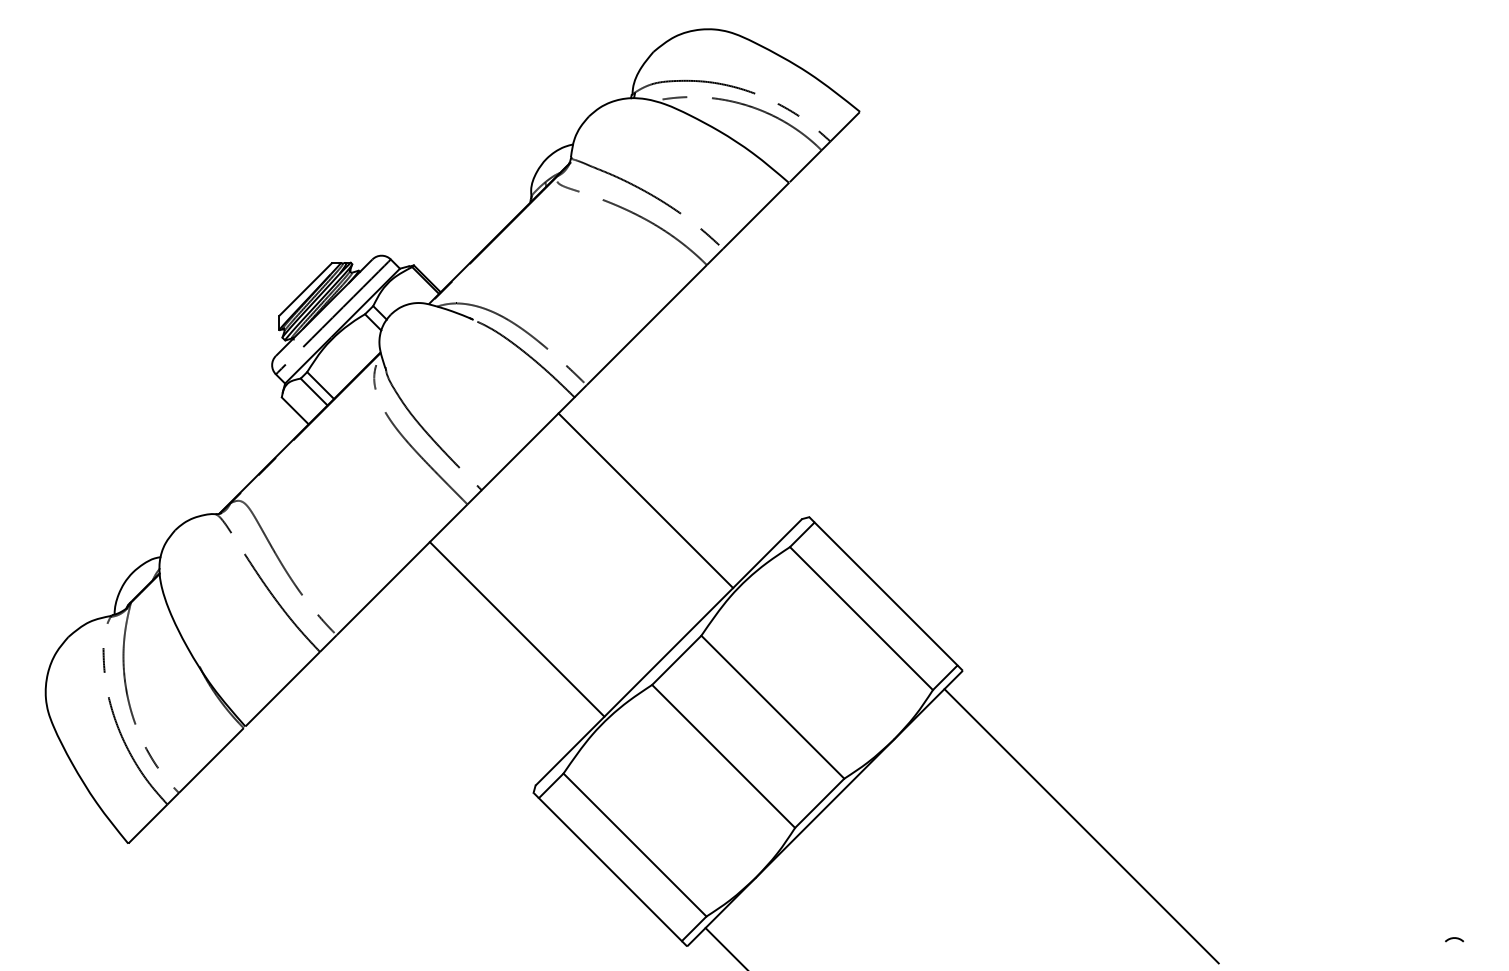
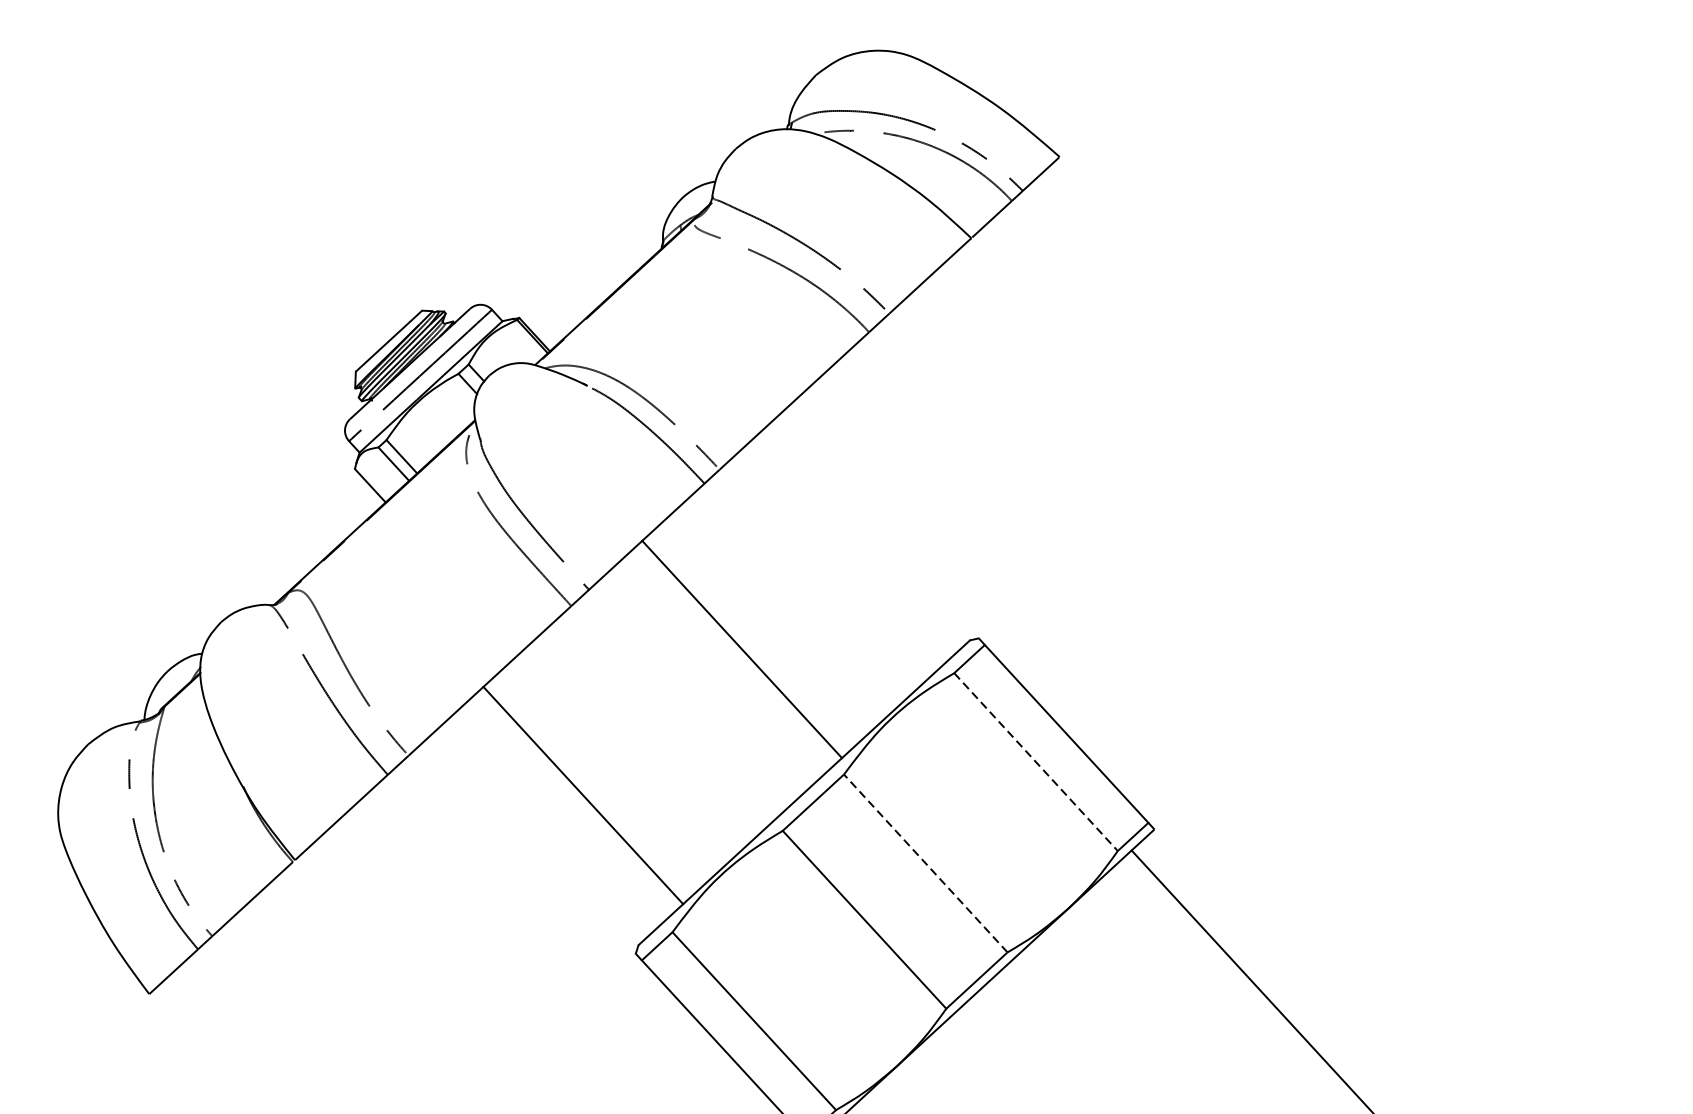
line: (645, 500) -> (741, 649), moved
line: (861, 618) -> (1036, 761), solid -> dashed
line: (516, 629) -> (582, 795), moved
line: (772, 706) -> (925, 862), solid -> dashed

